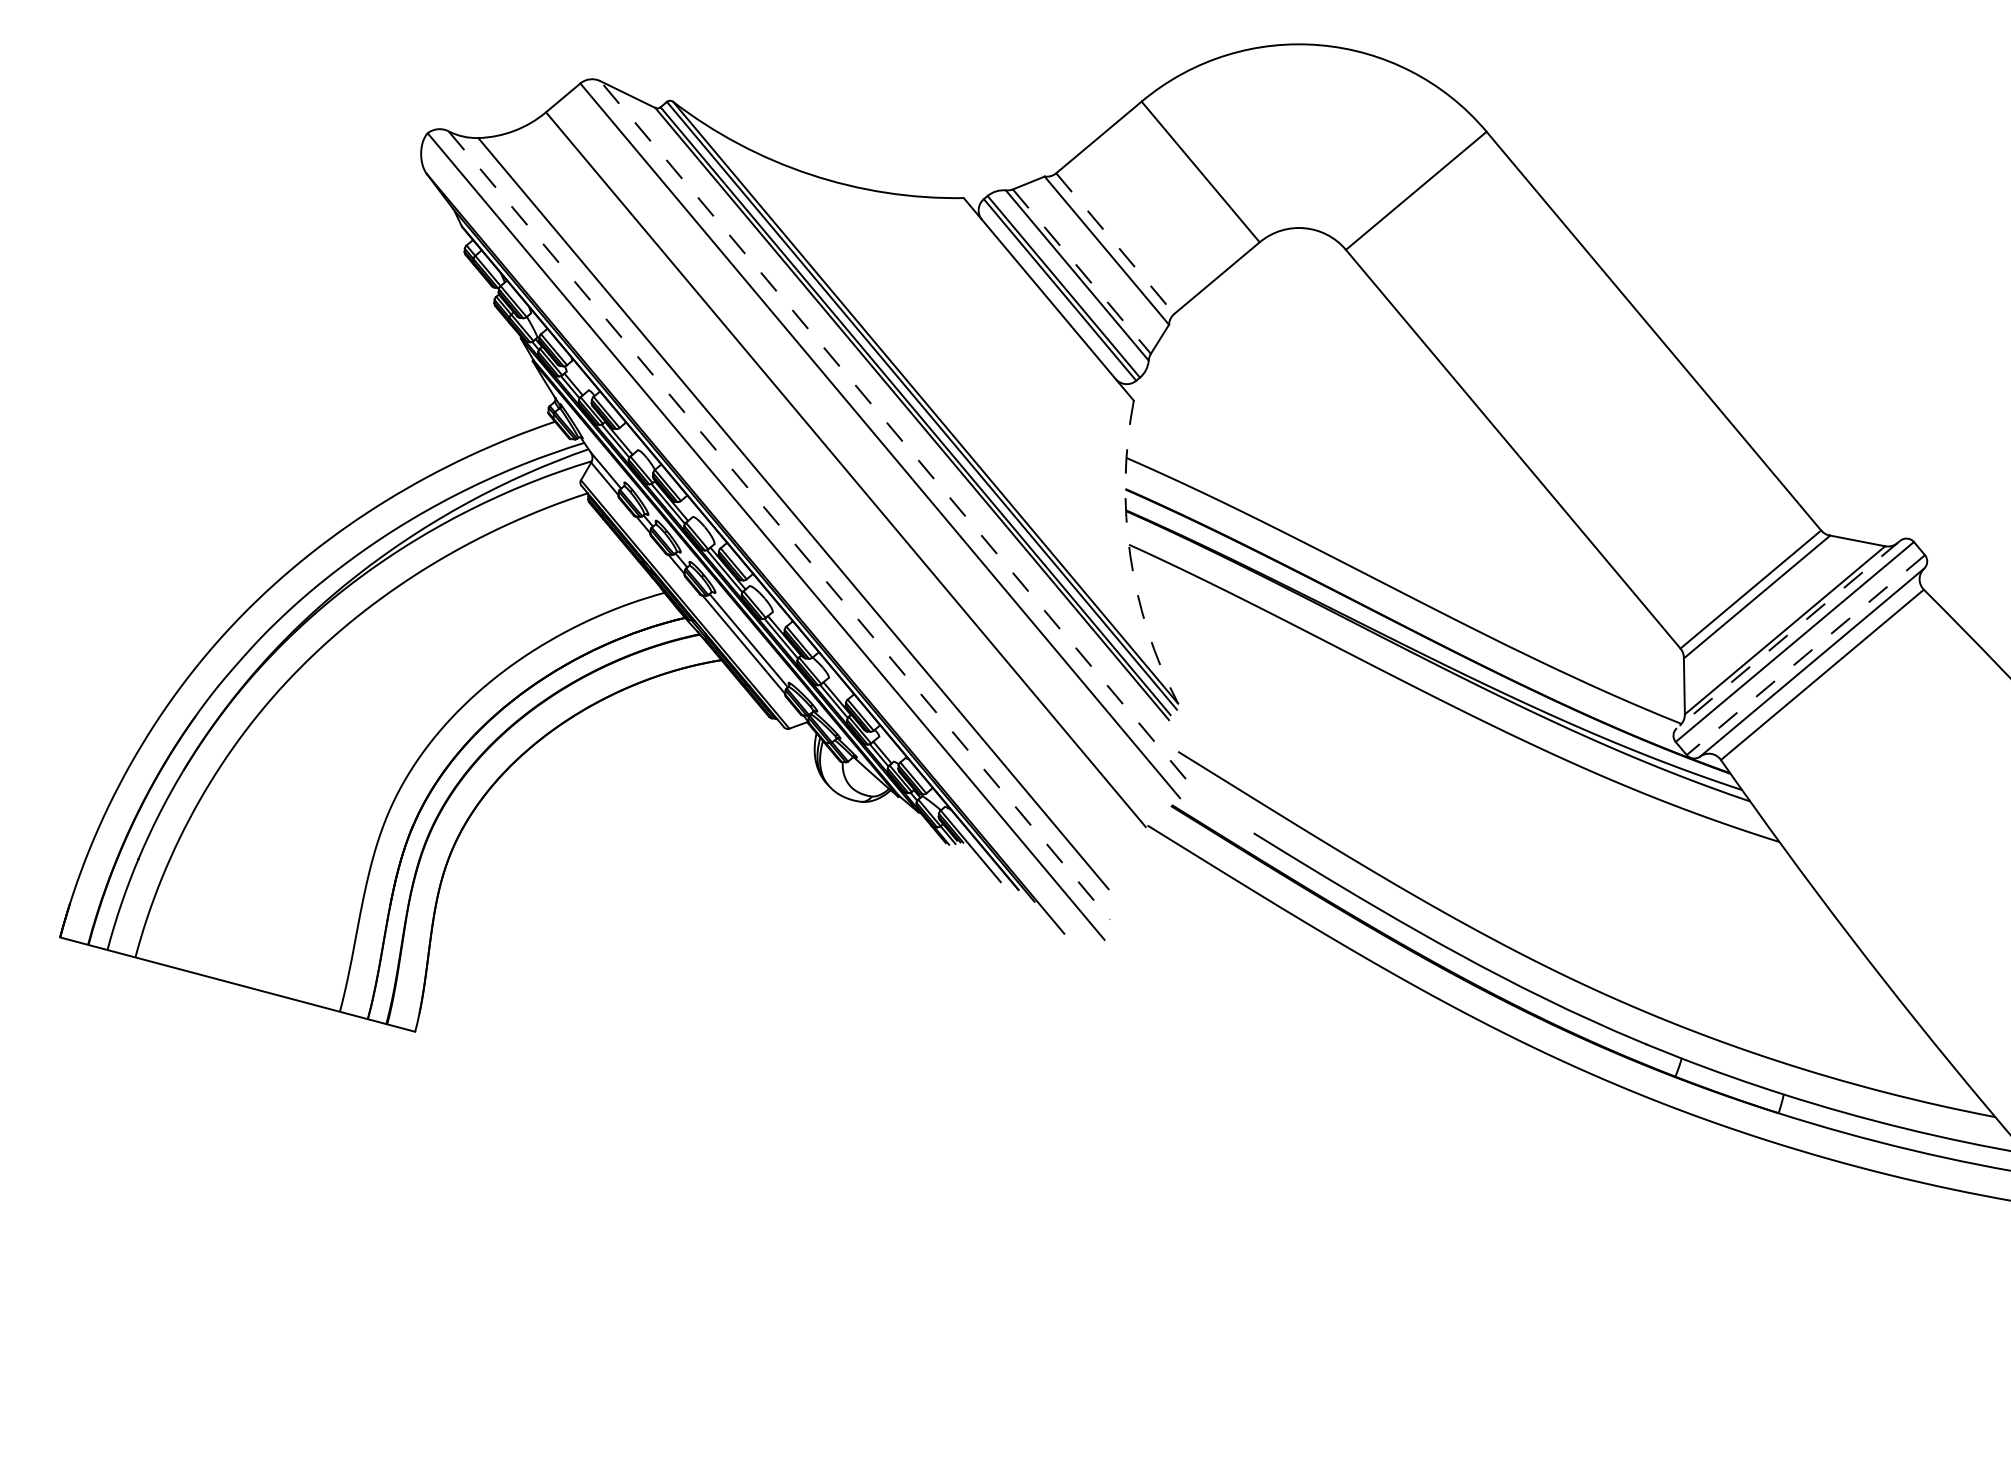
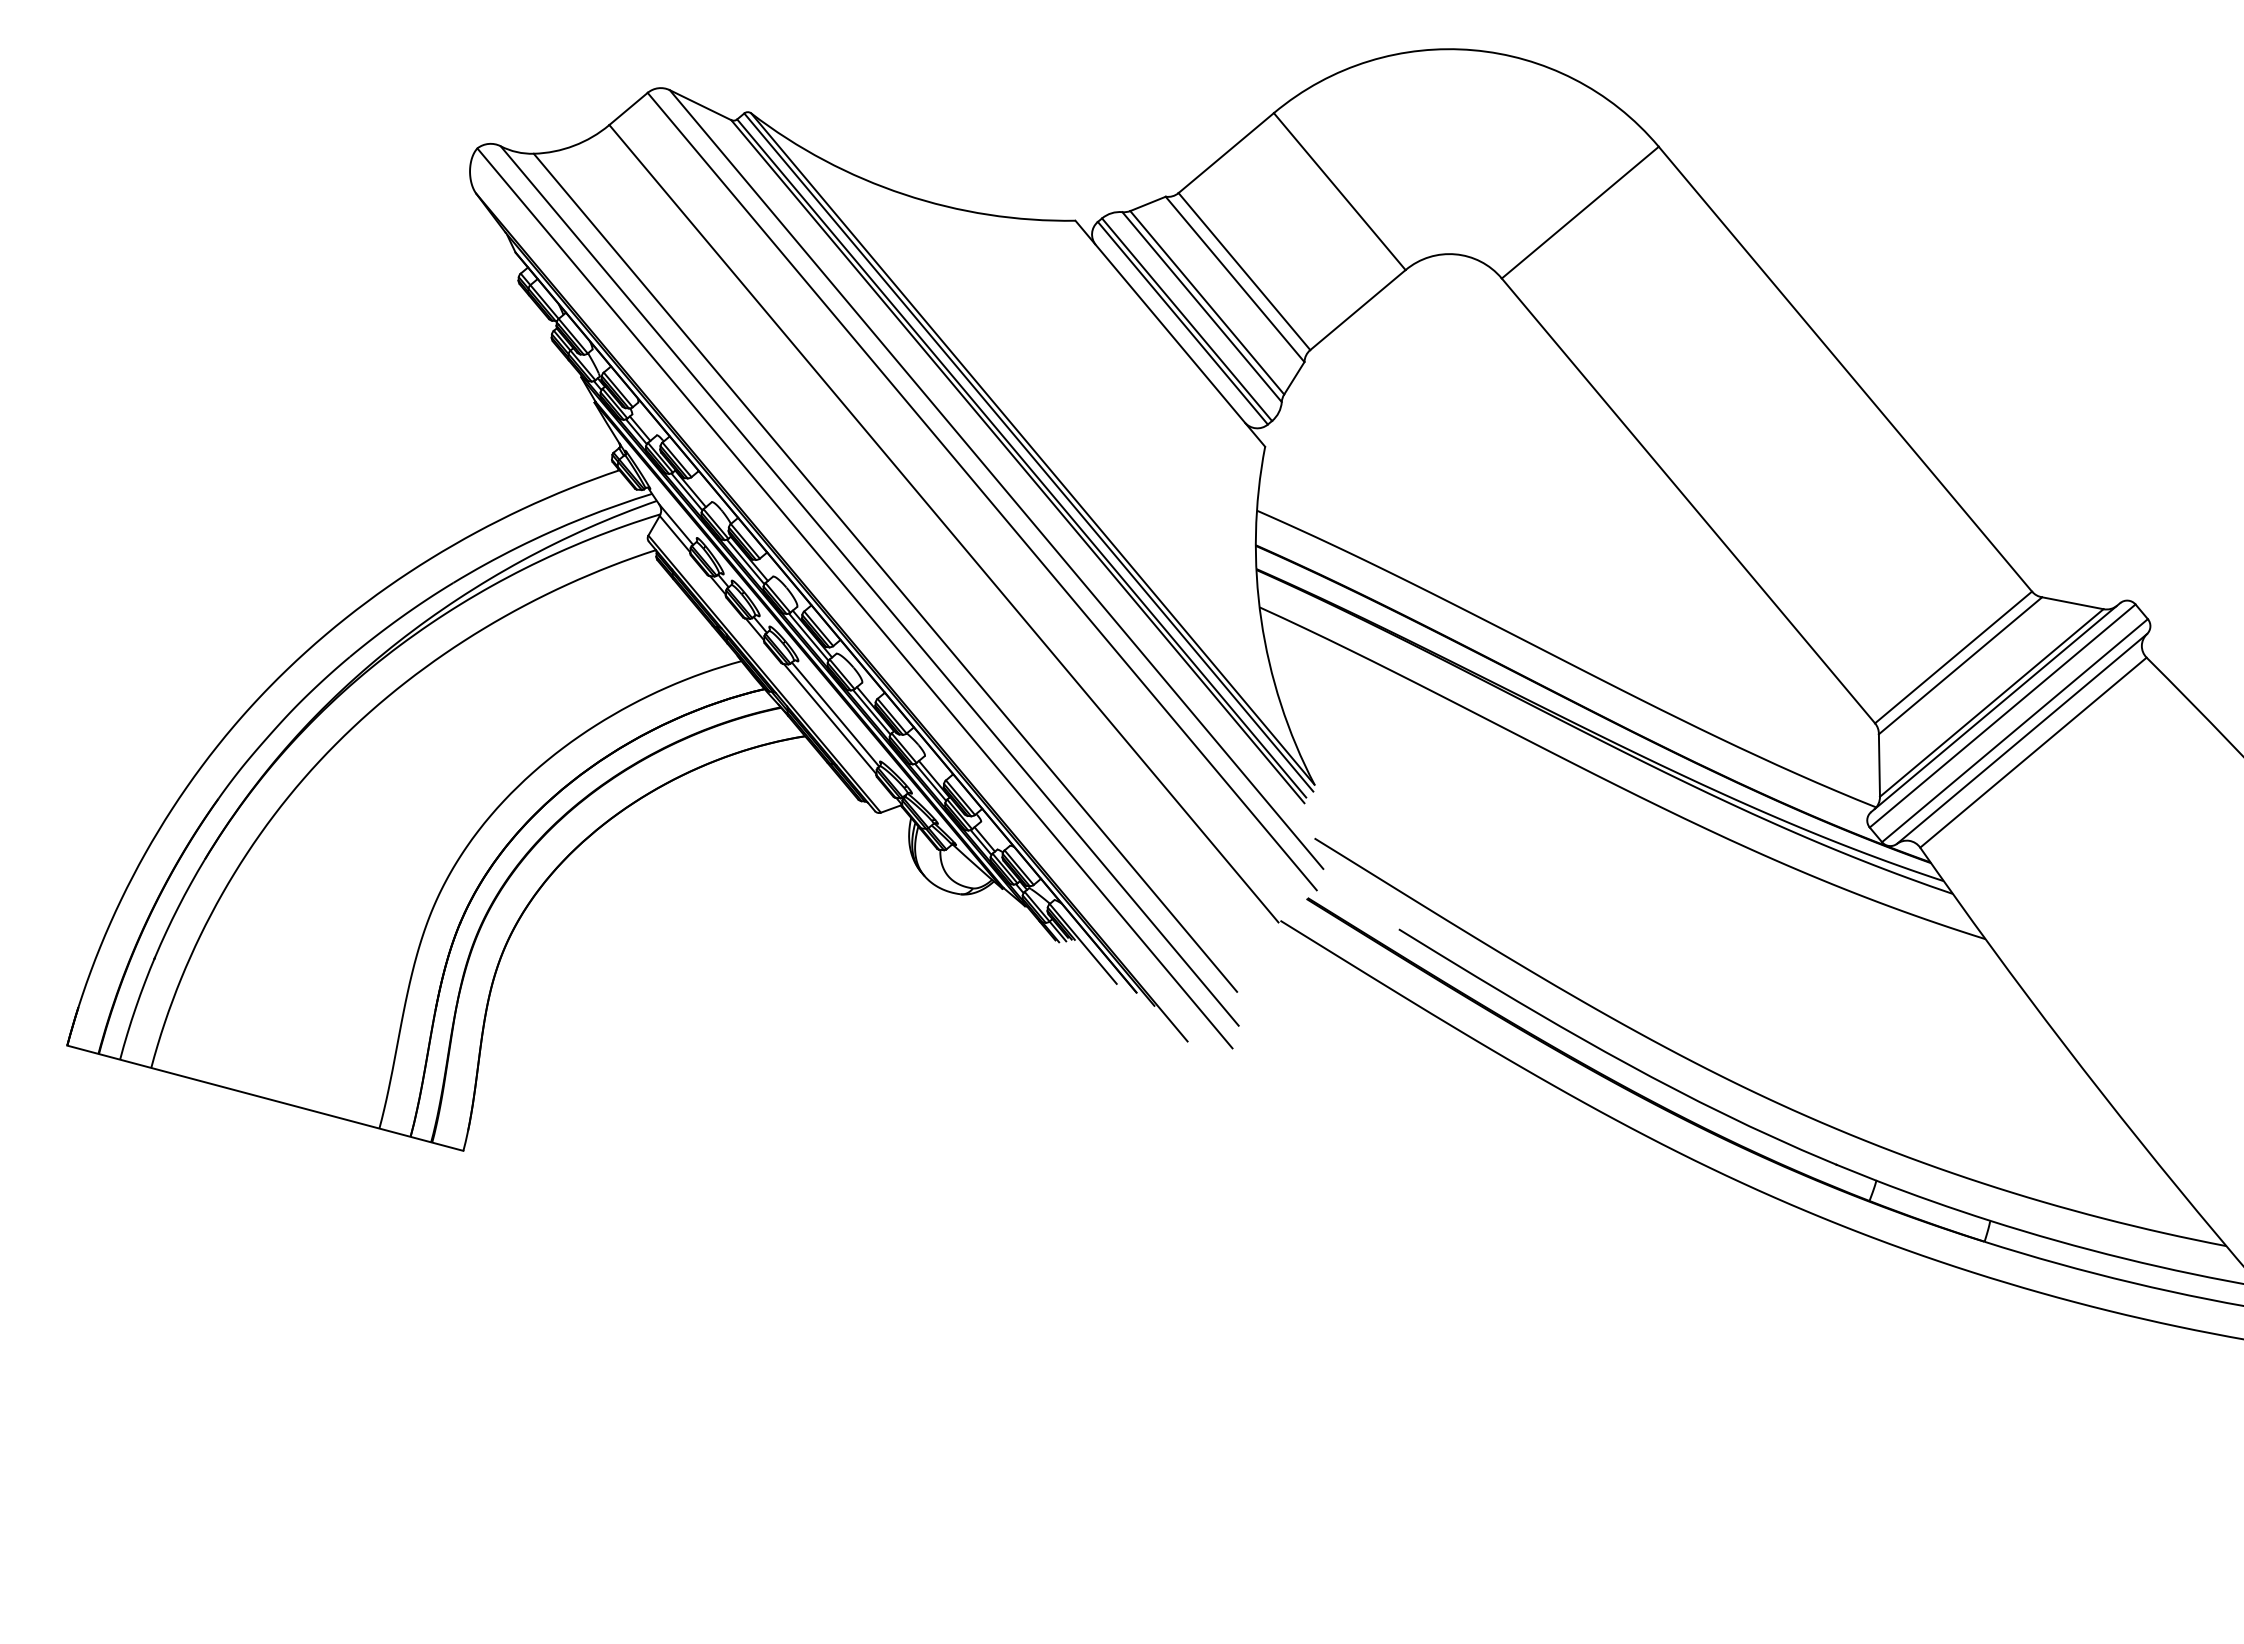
line: (1115, 243) -> (1244, 271), dashed -> solid
line: (1082, 271) -> (1207, 302), dashed -> solid
line: (893, 430) -> (996, 479), dashed -> solid
line: (780, 525) -> (870, 586), dashed -> solid
arc: (1130, 556) -> (1261, 620), dashed -> solid
line: (1788, 634) -> (1995, 707), dashed -> solid
line: (1805, 654) -> (2014, 730), dashed -> solid

